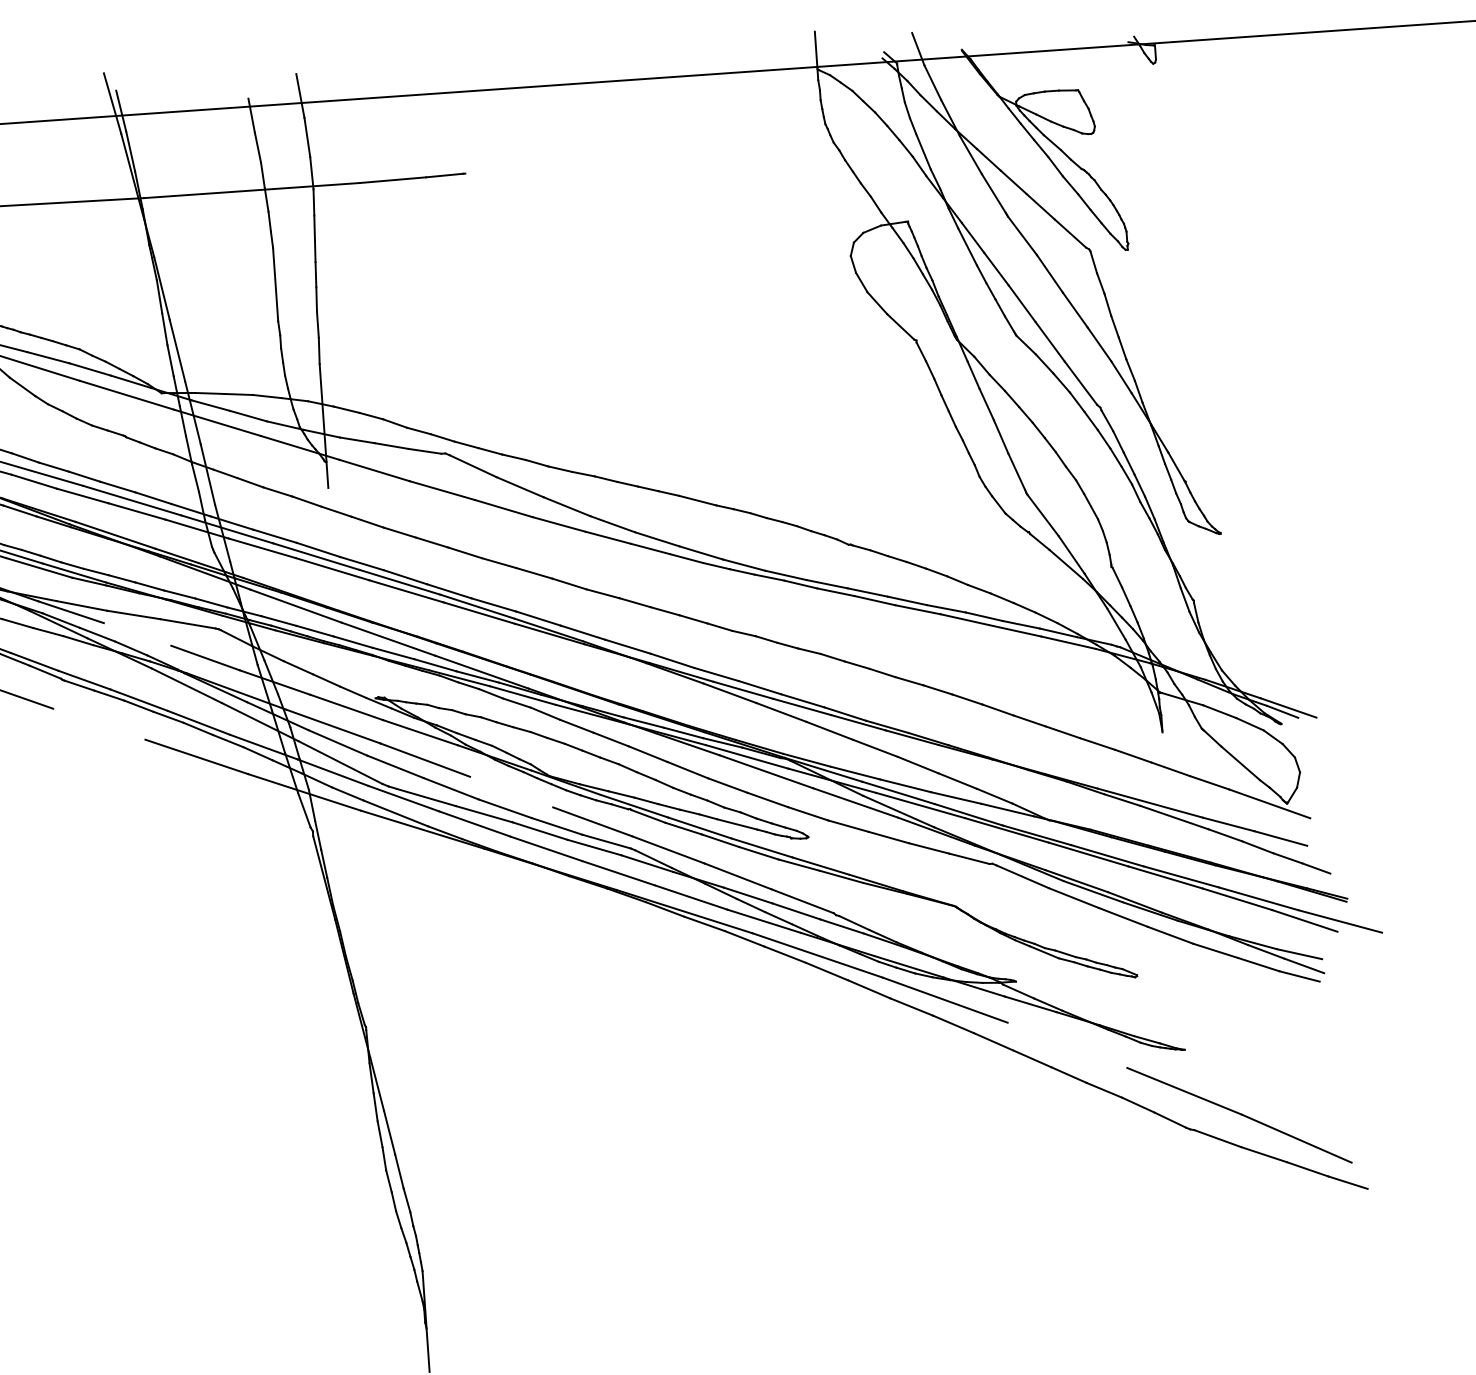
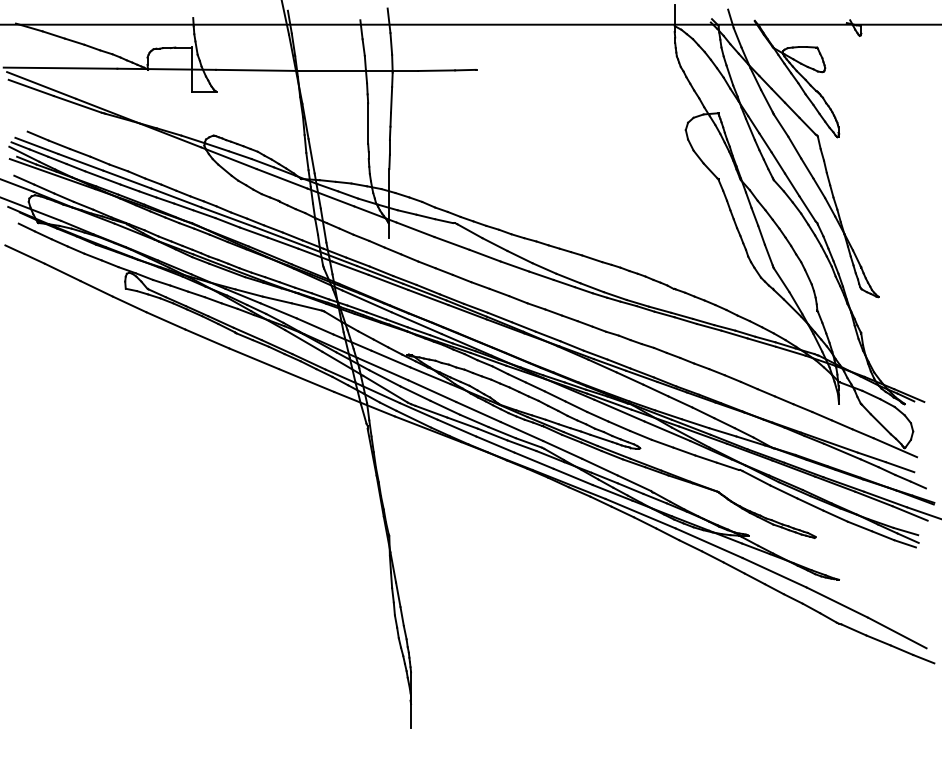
line: (137, 633) -> (278, 310), added
line: (99, 723) -> (254, 358), added
line: (511, 792) -> (478, 412), added
line: (1067, 1044) -> (774, 572), added

